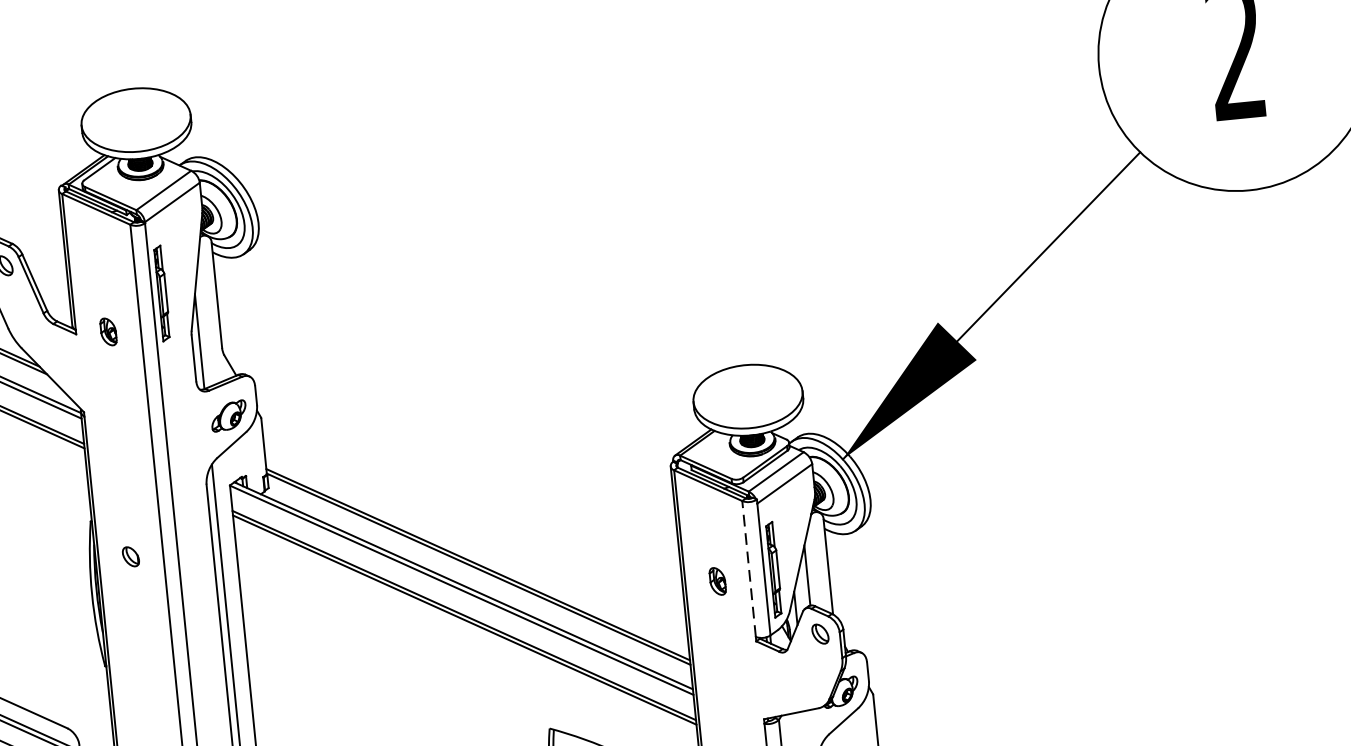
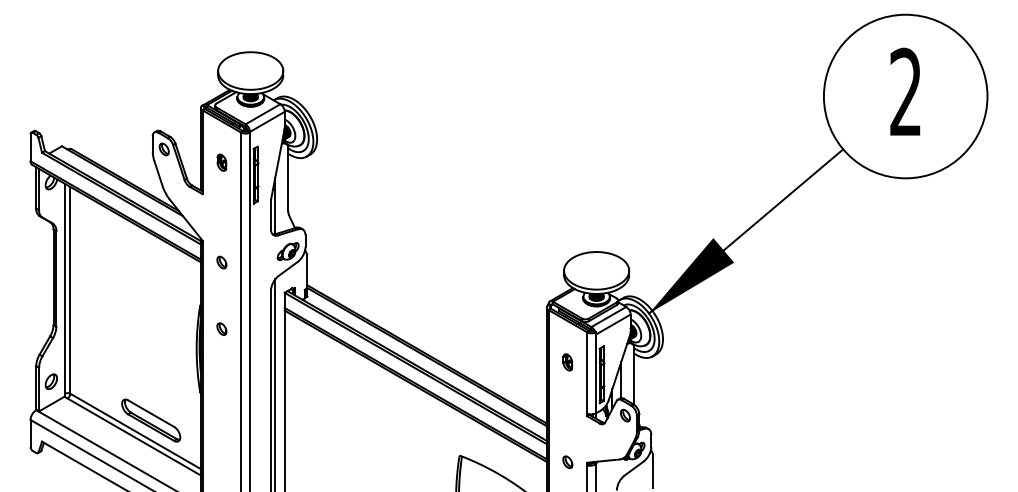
part: (107, 331) -> (221, 162), moved
part: (119, 445) -> (221, 262), added
line: (749, 568) -> (587, 372), dashed -> solid
part: (717, 581) -> (567, 362), moved
part: (731, 720) -> (567, 461), added

